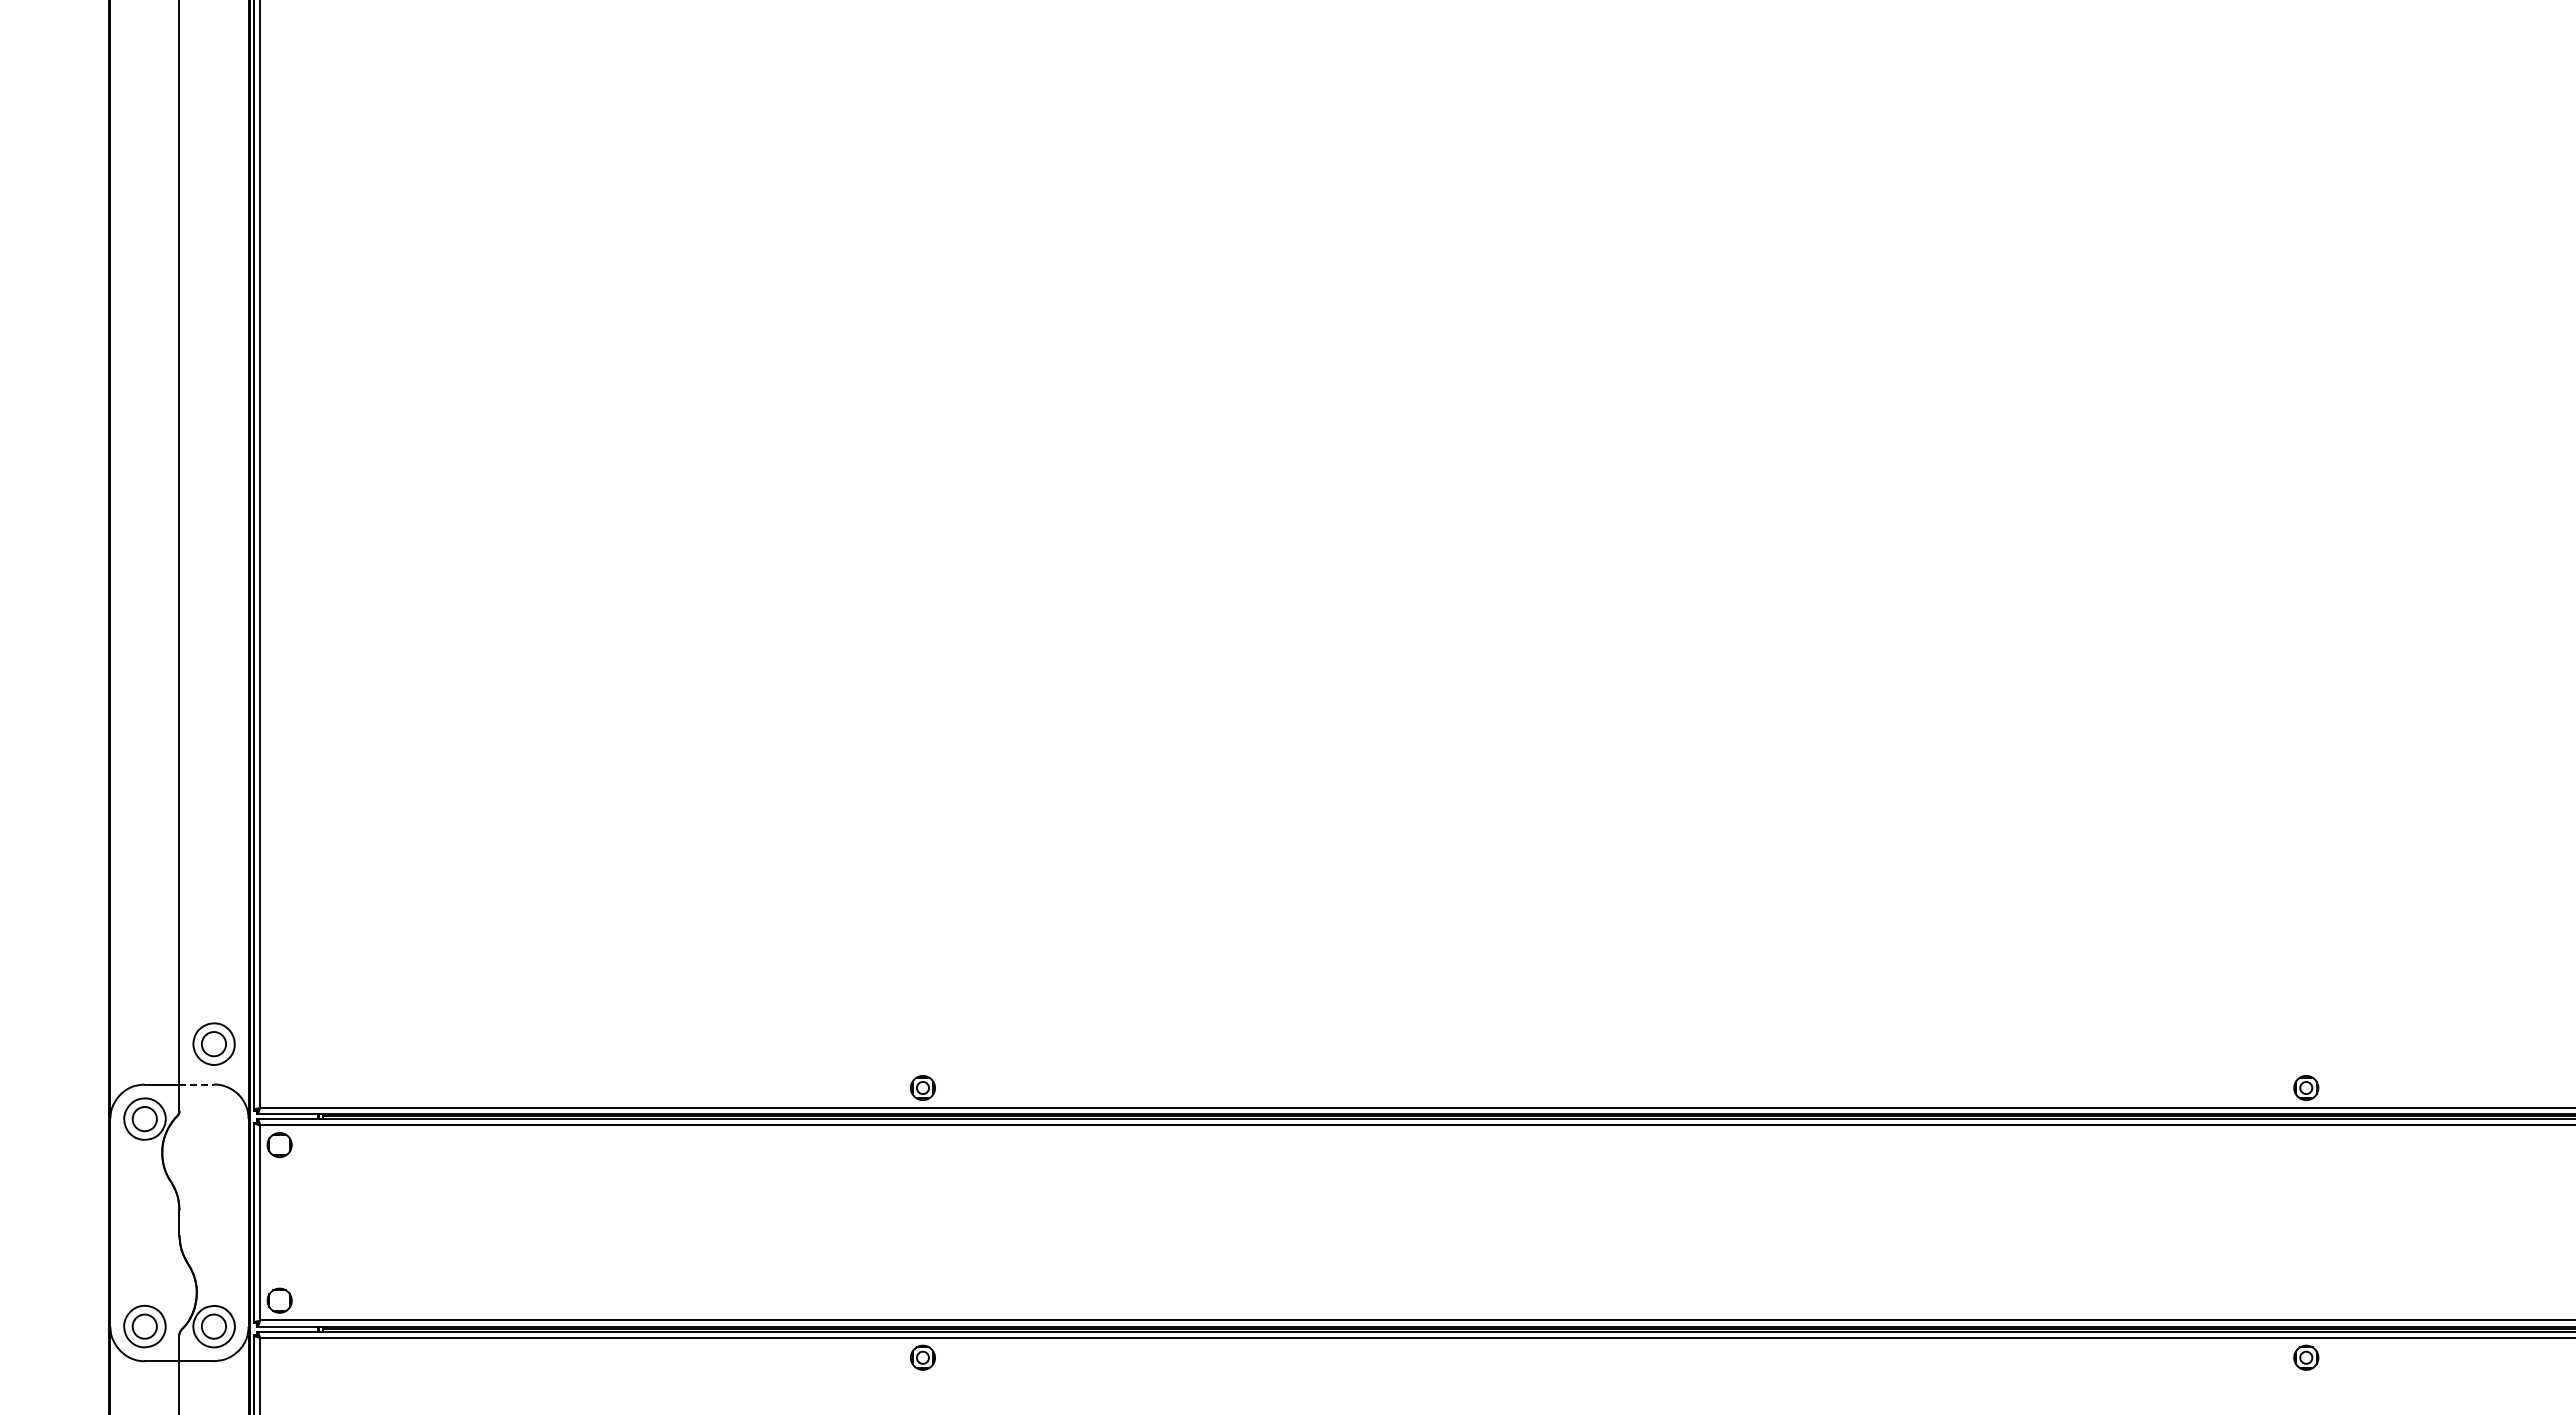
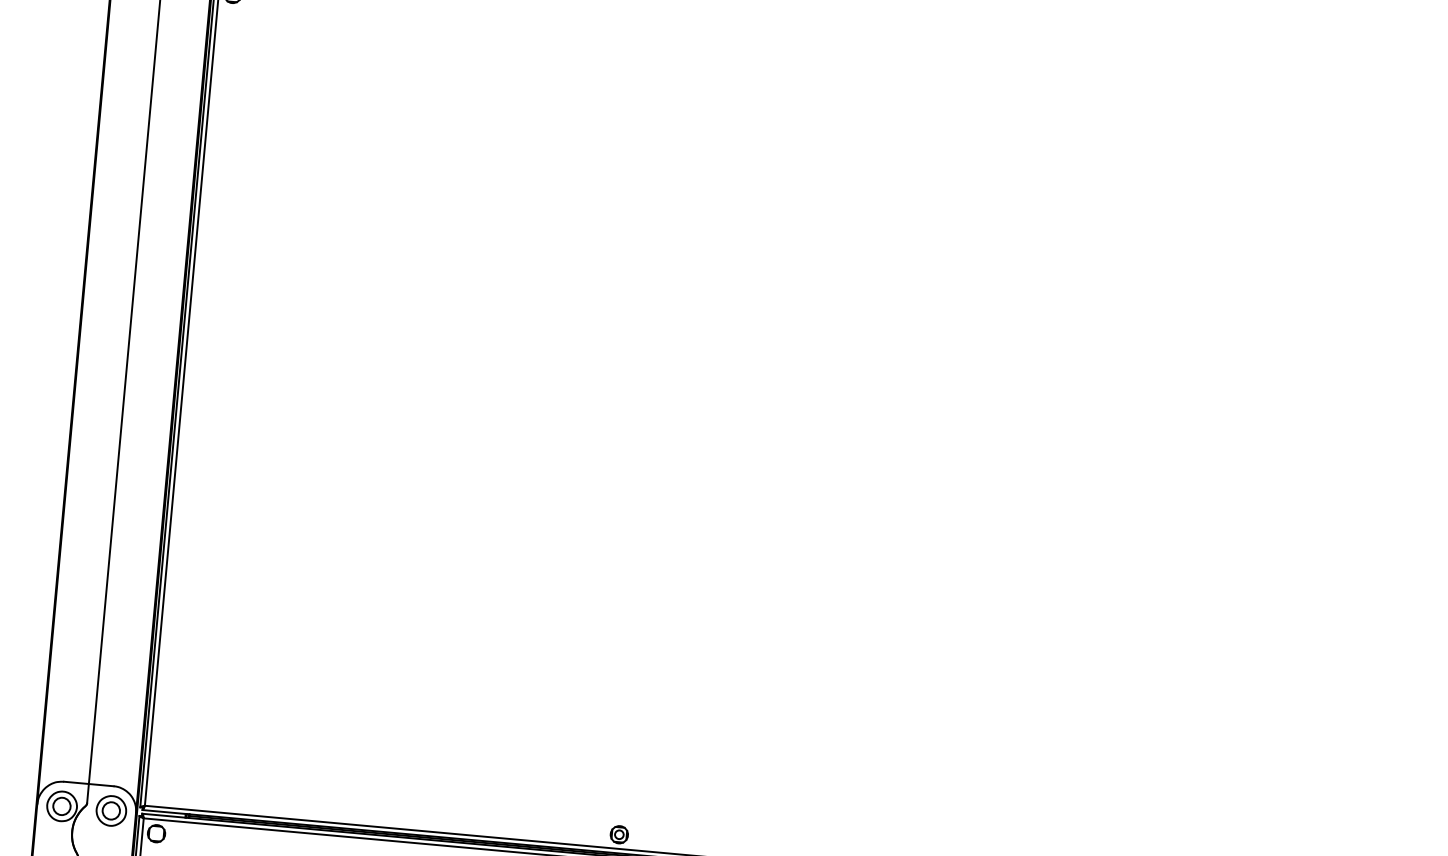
part: (213, 1043) -> (111, 810), moved
line: (197, 1084) -> (101, 785), dashed -> solid

